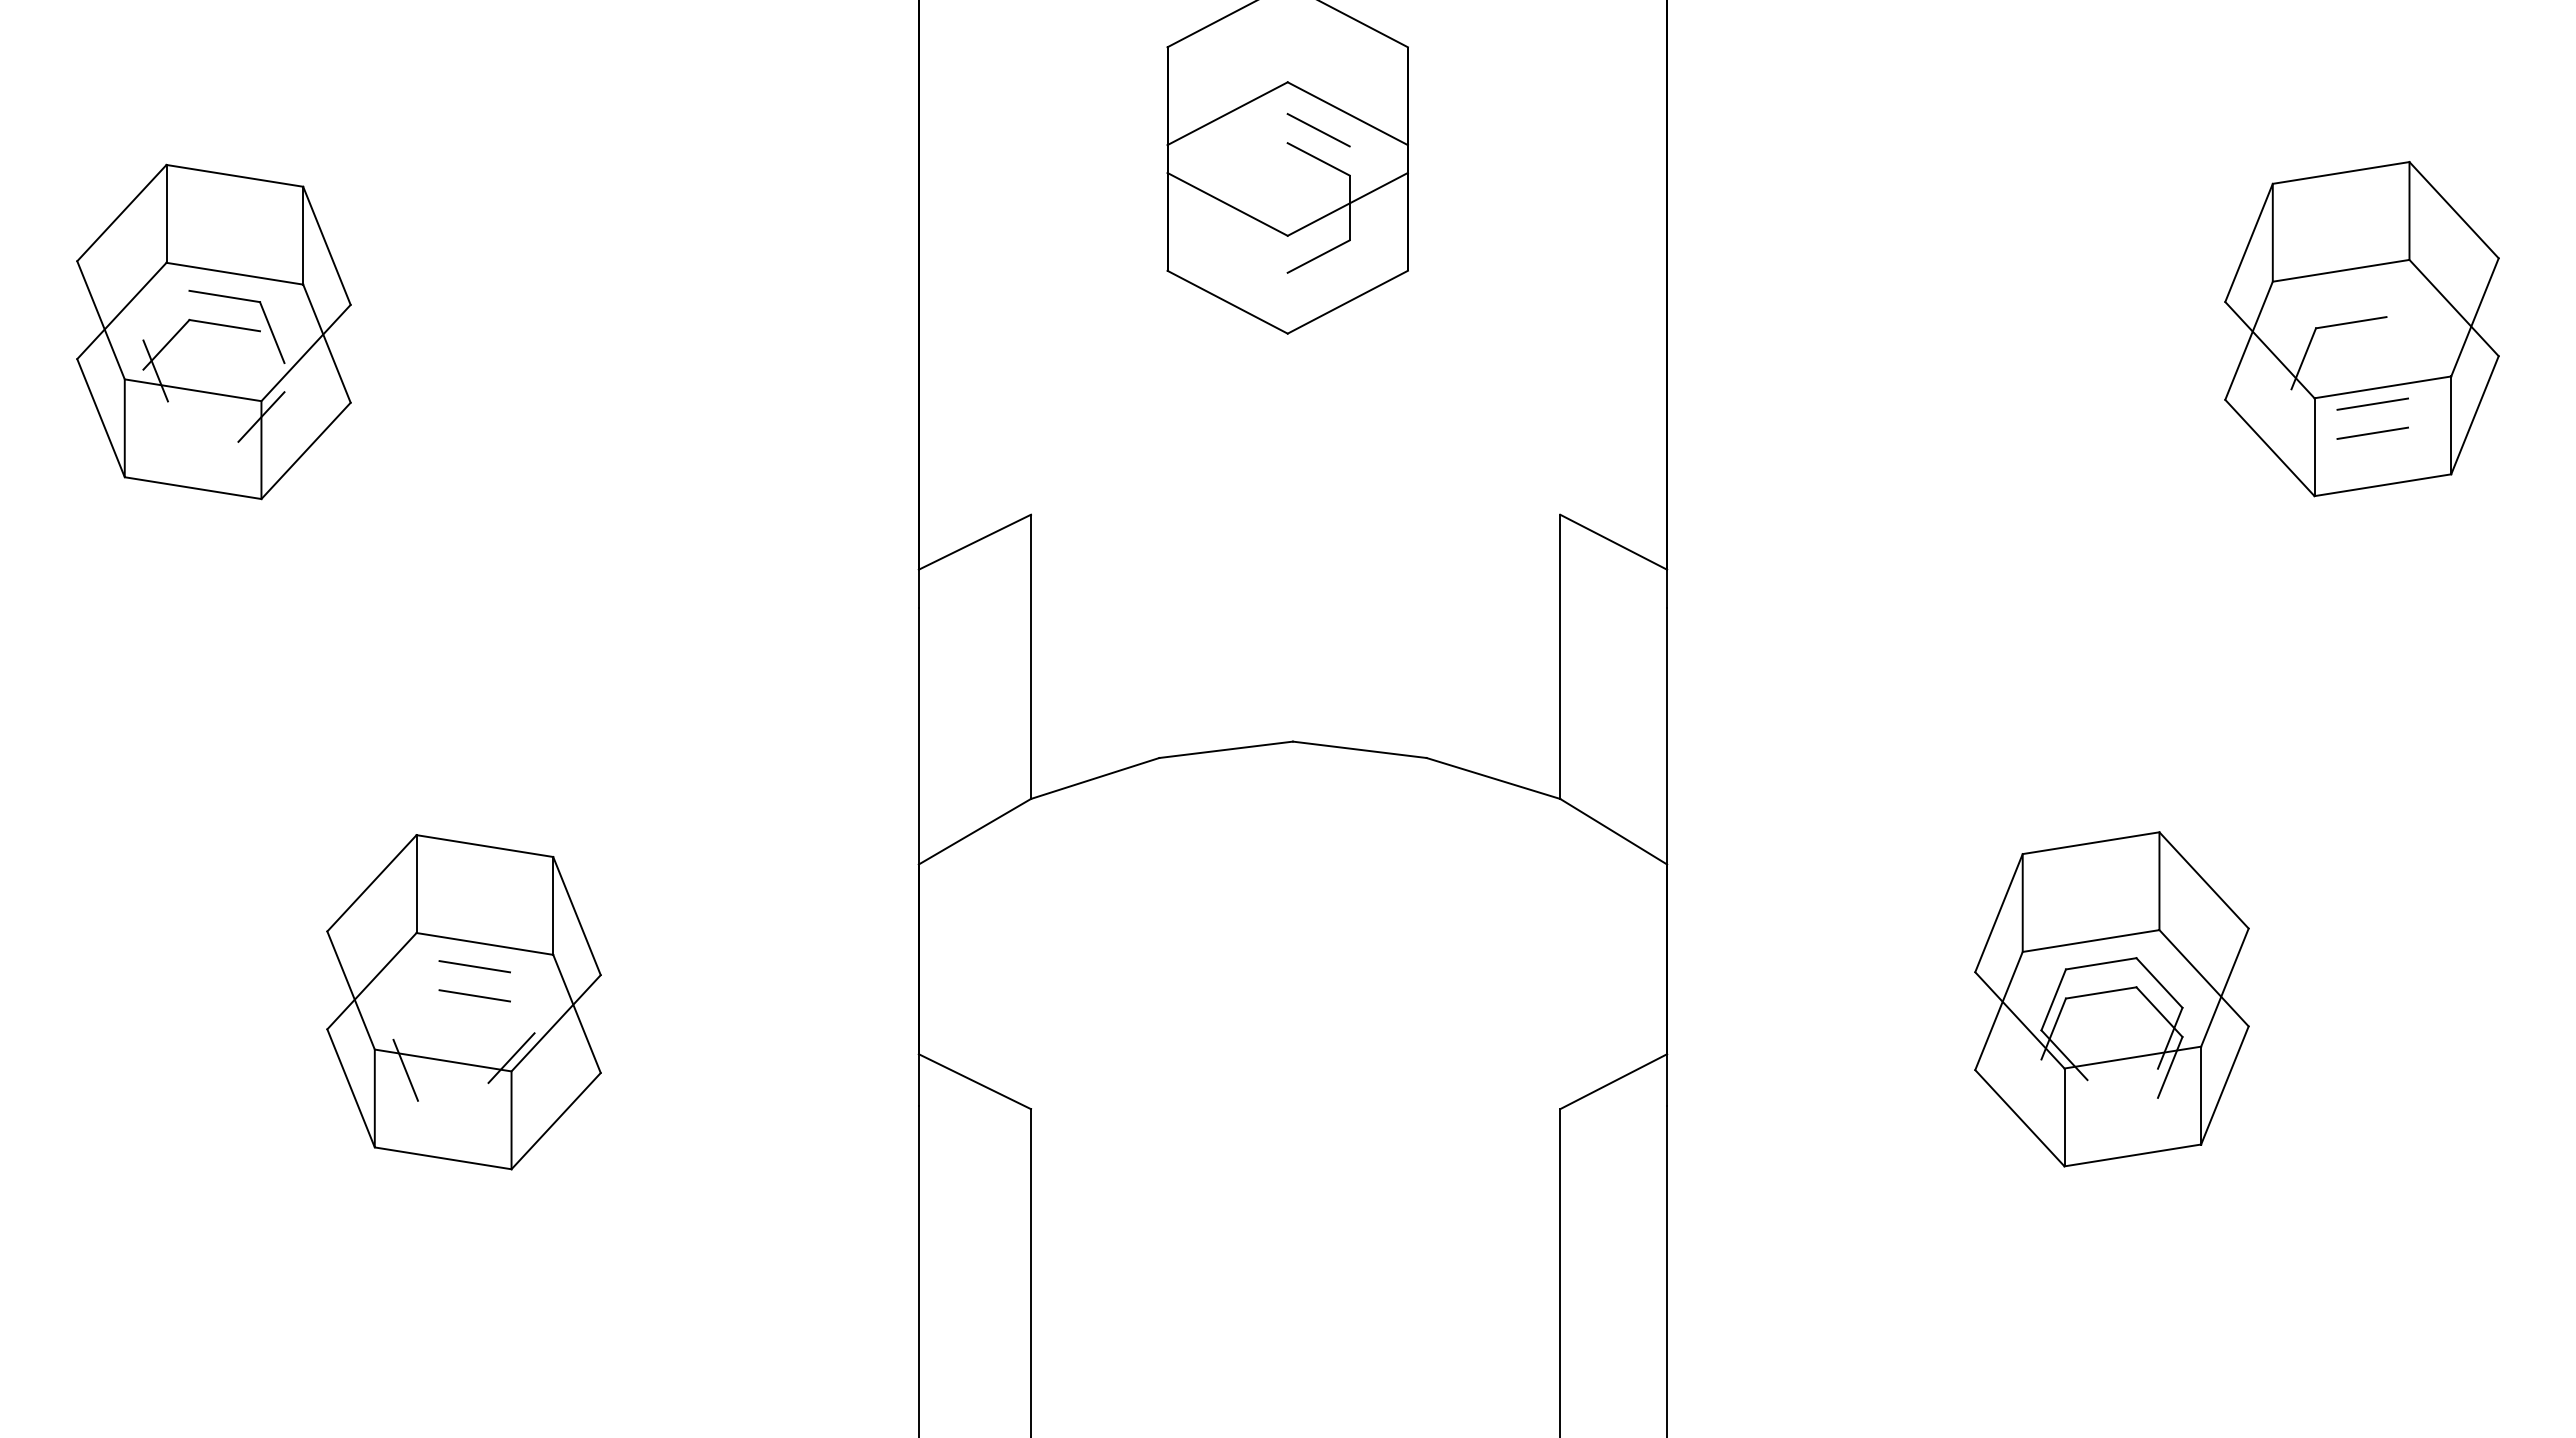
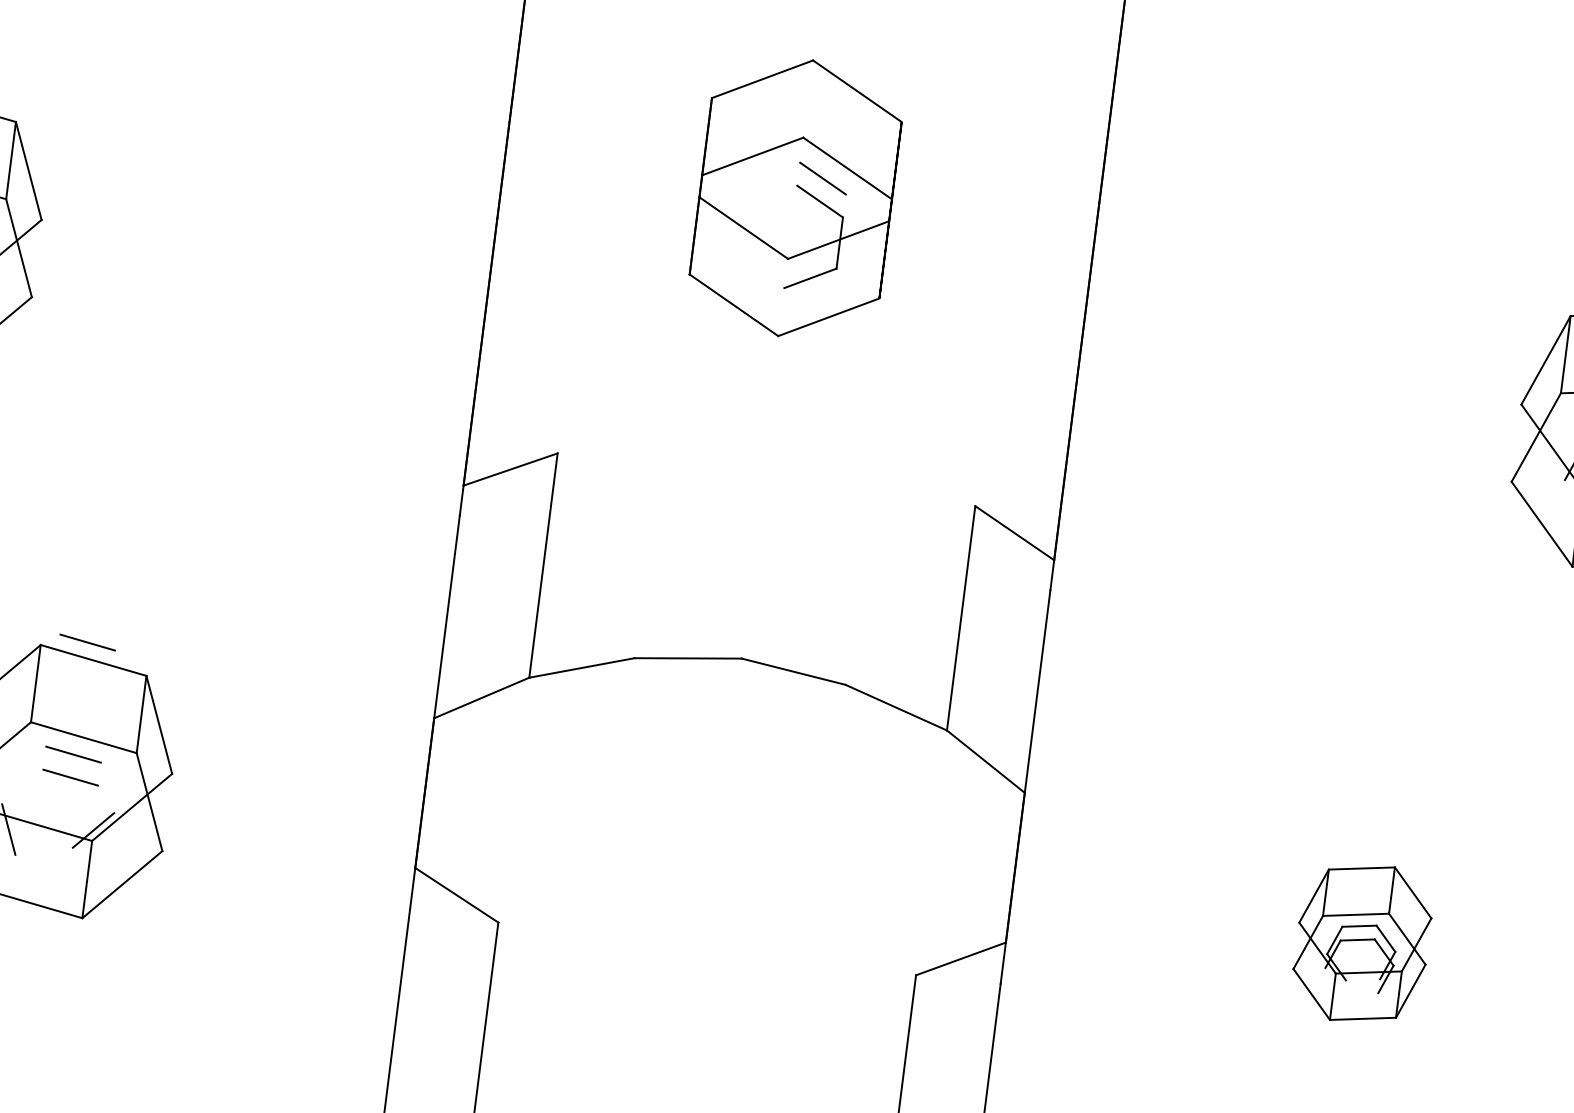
line: (474, 824) -> (87, 642), added
part: (2111, 999) -> (1362, 943), size x0.6

